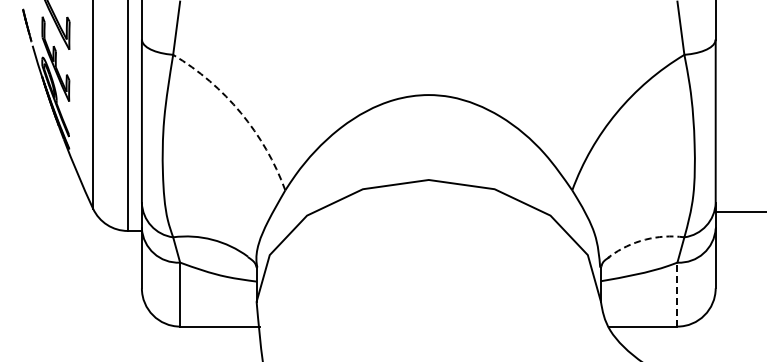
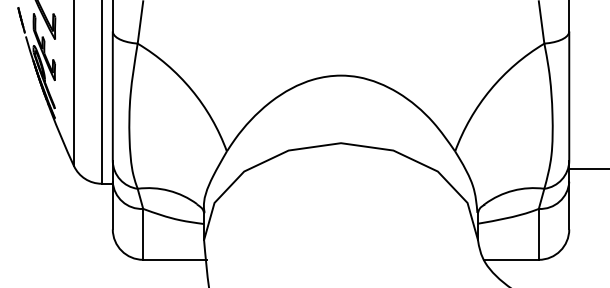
arc: (240, 112) -> (191, 89), dashed -> solid
arc: (645, 239) -> (513, 190), dashed -> solid
line: (677, 294) -> (538, 234), dashed -> solid

